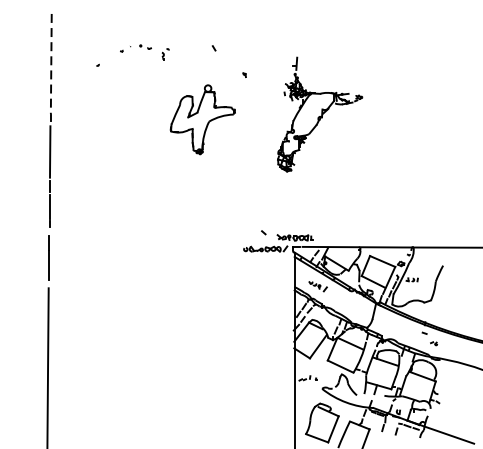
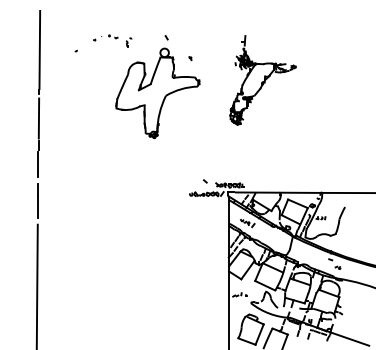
line: (50, 64) -> (39, 50), dashed -> solid
part: (319, 114) -> (262, 80), moved
part: (202, 119) -> (157, 93), size x1.67

